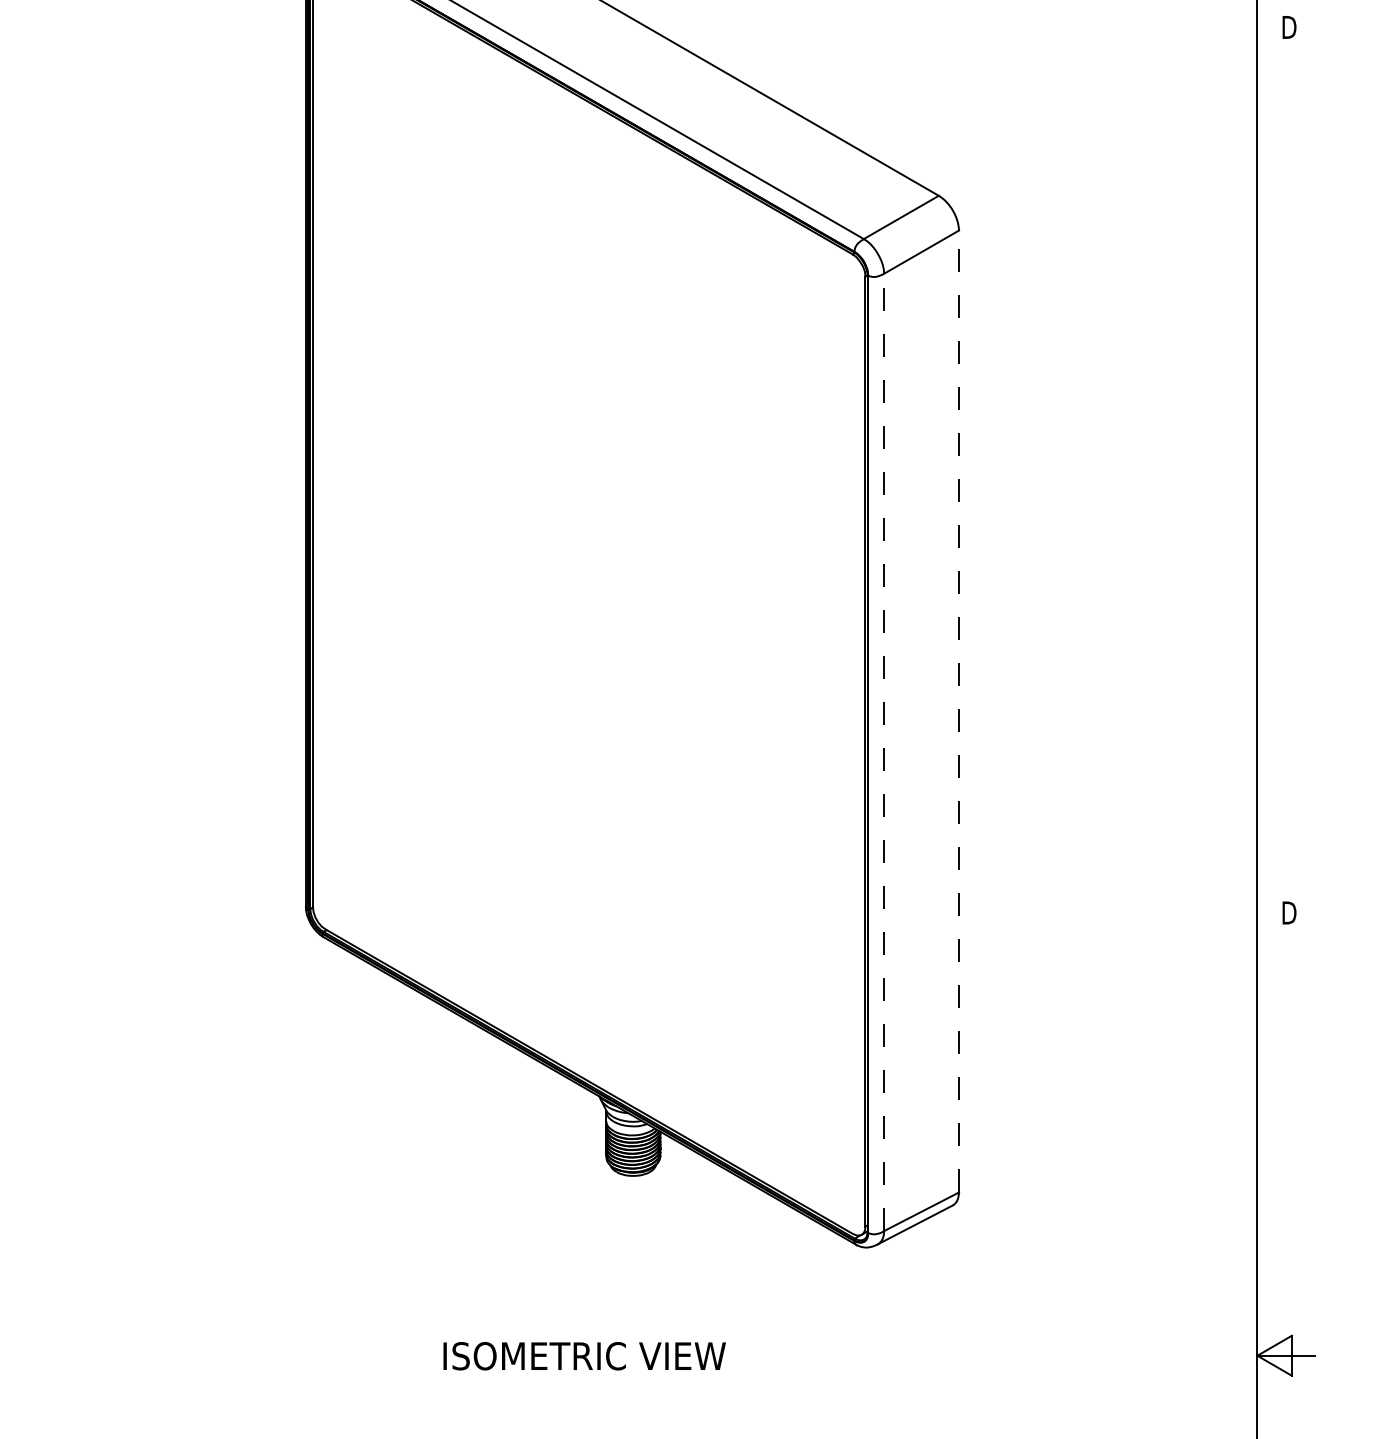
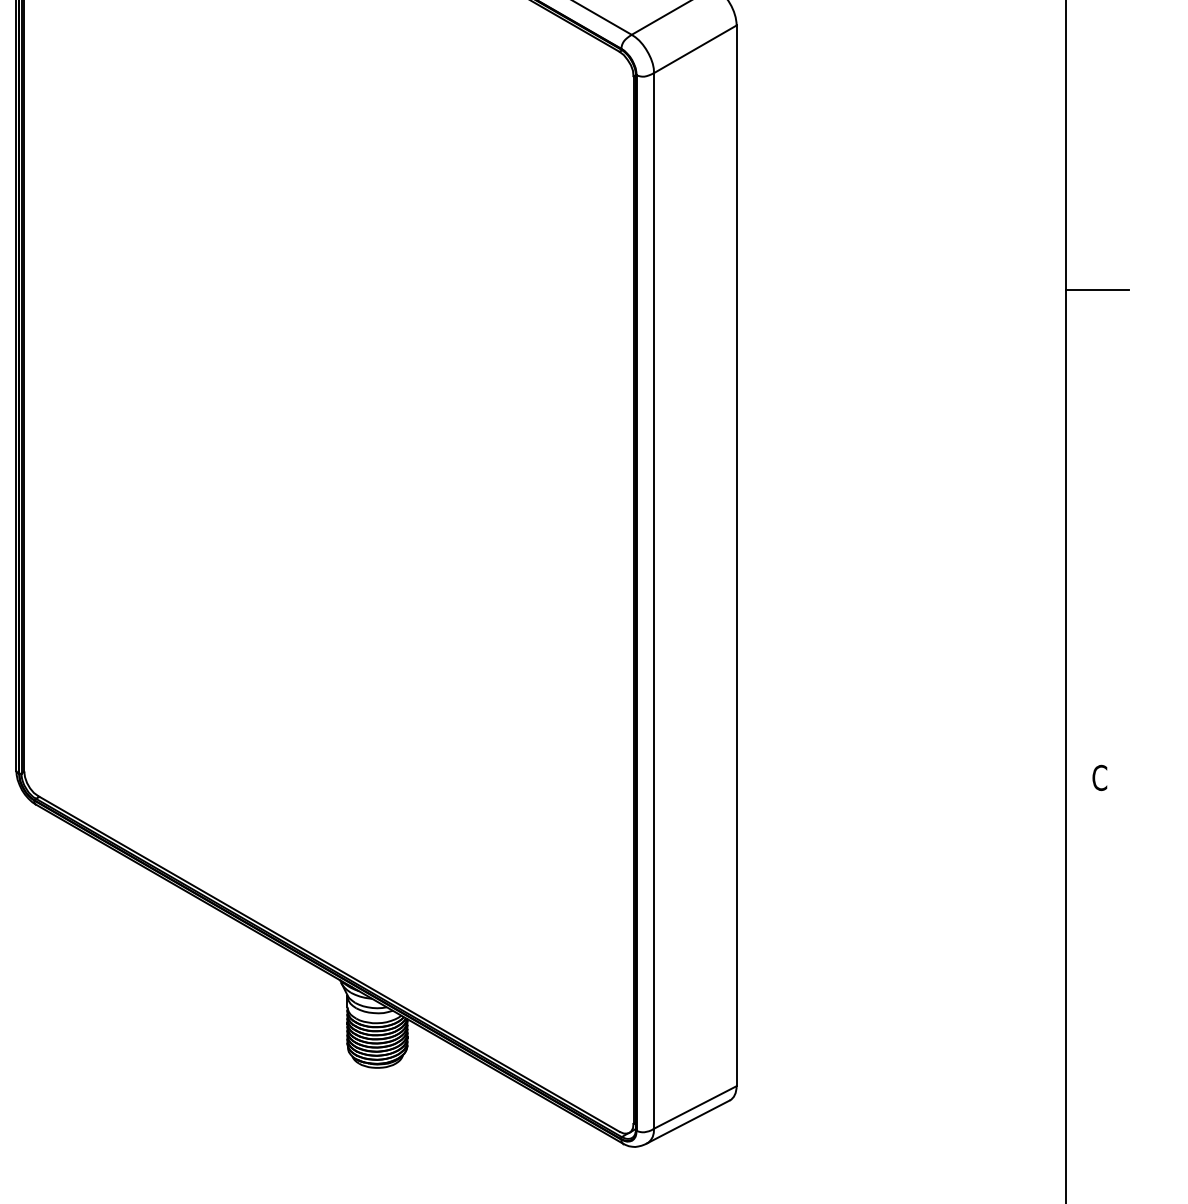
line: (1285, 470) -> (1096, 290), added
line: (959, 711) -> (737, 555), dashed -> solid
line: (884, 752) -> (654, 600), dashed -> solid
text: (1288, 912) -> (1100, 777), D -> C

